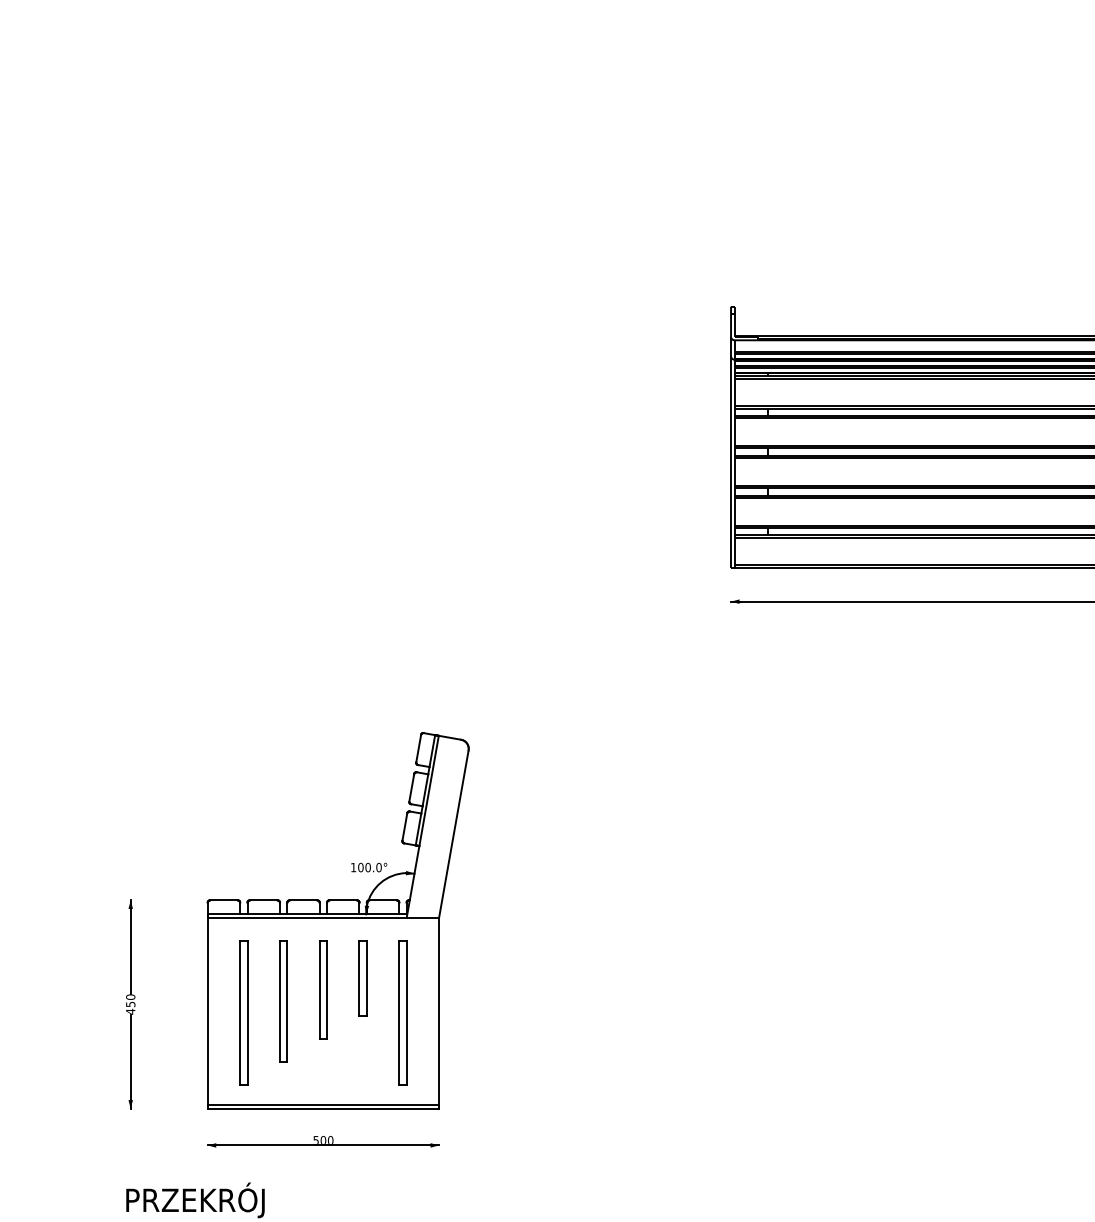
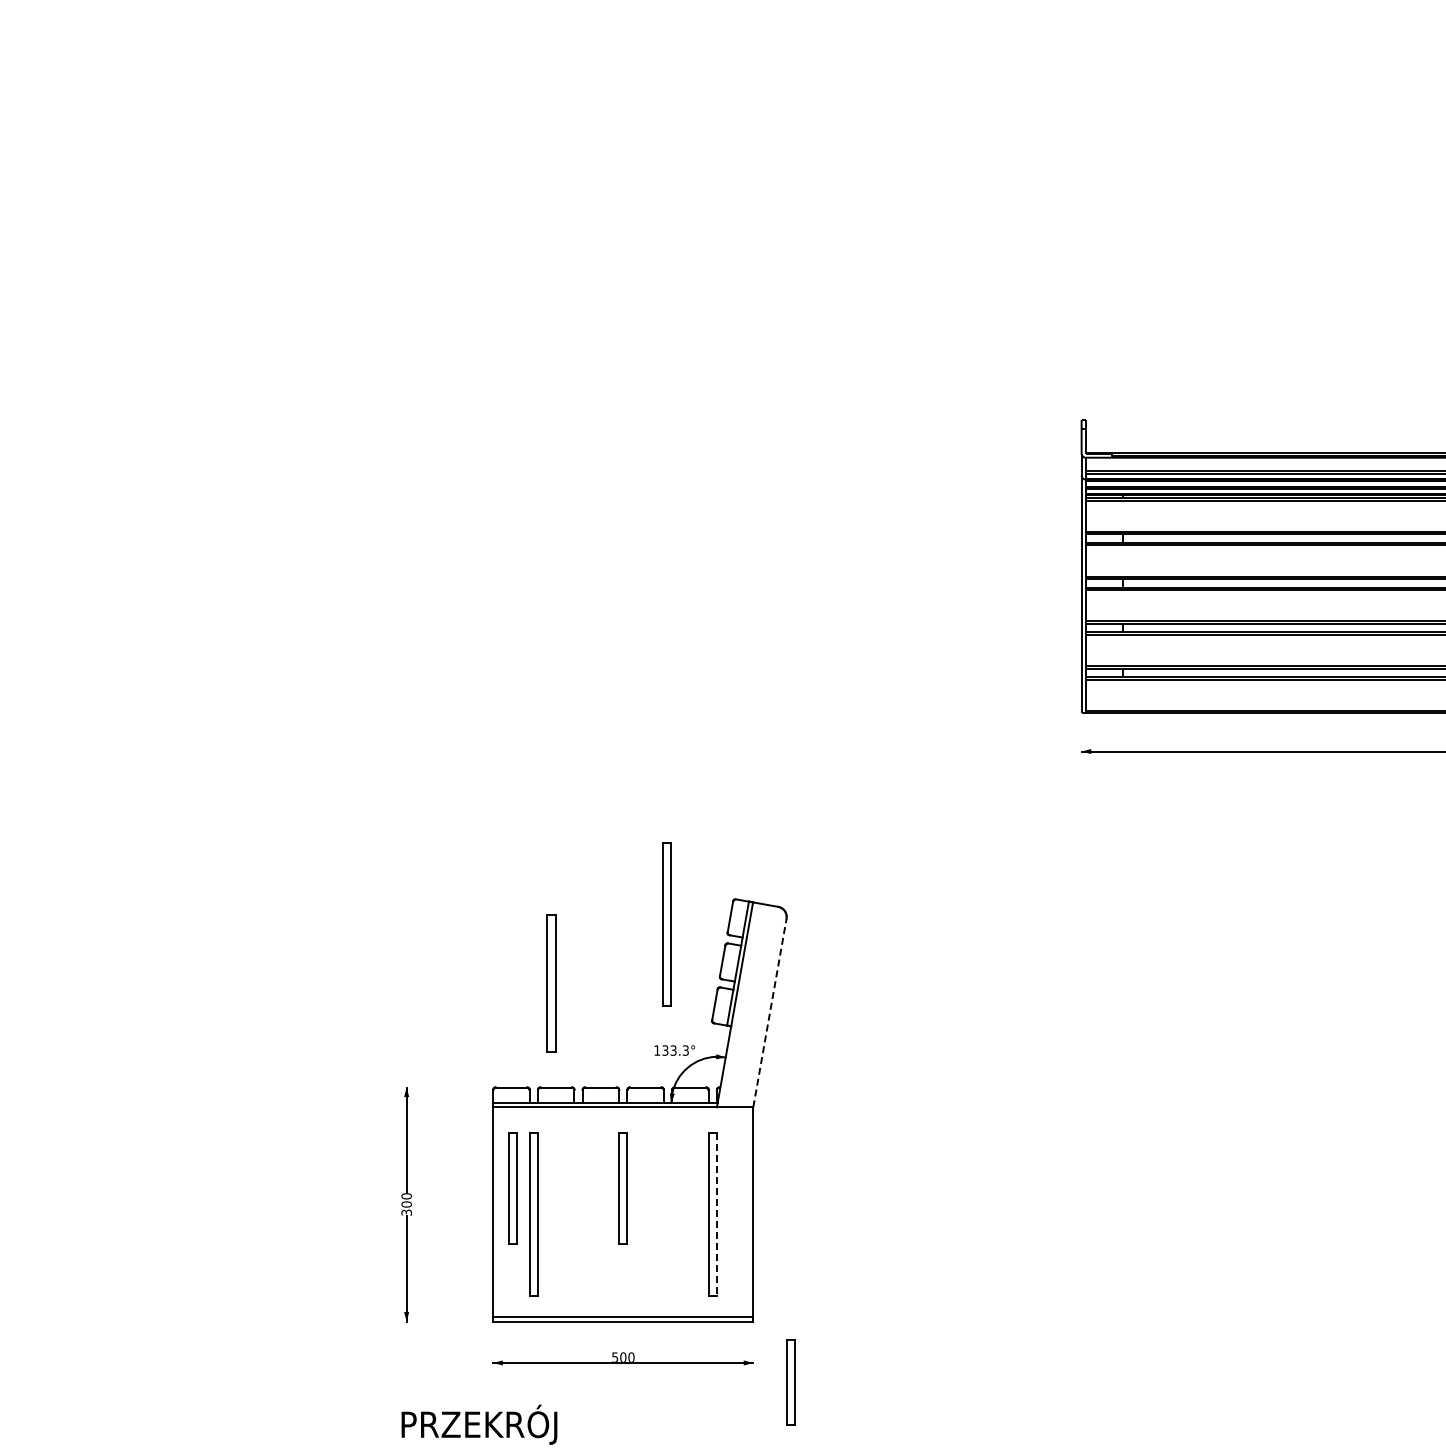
part: (361, 755) -> (666, 924), added
line: (453, 834) -> (769, 1013), solid -> dashed
text: (369, 867) -> (675, 1050), 100.0° -> 133.3°
part: (362, 978) -> (790, 1382), moved
part: (224, 990) -> (512, 1188), added
part: (283, 1001) -> (551, 983), moved
text: (130, 1008) -> (406, 1208), 450 -> 300
line: (406, 1013) -> (716, 1214), solid -> dashed

